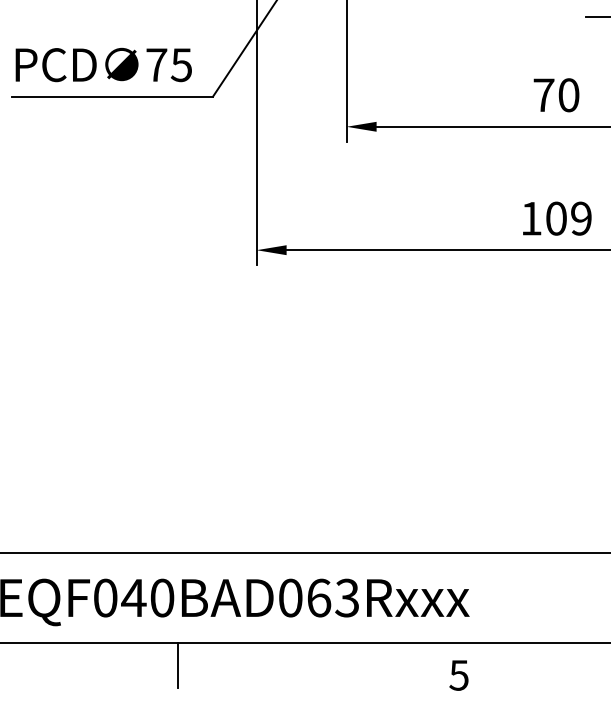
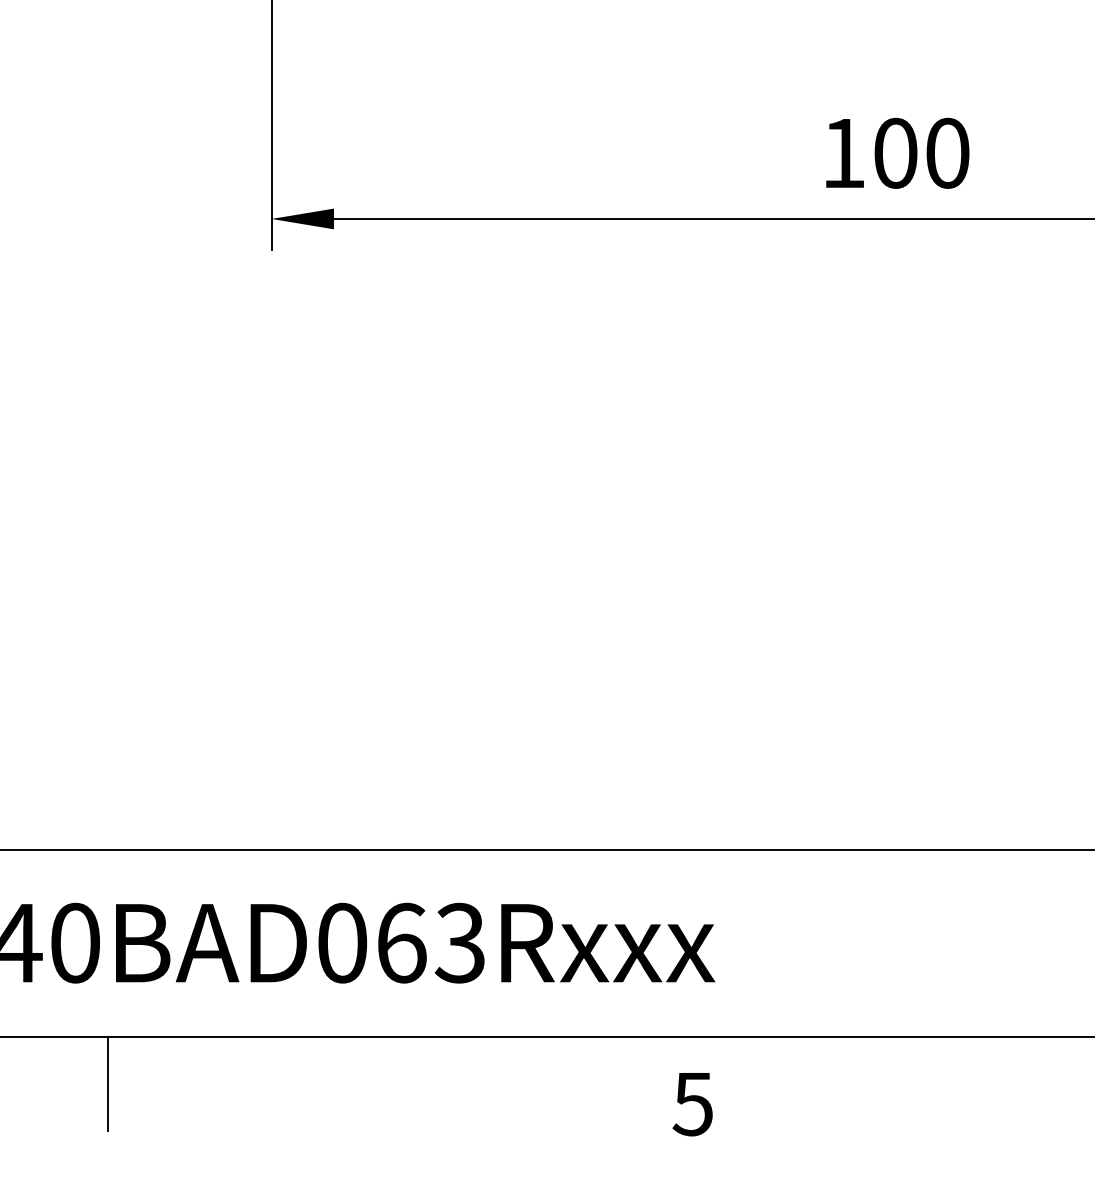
text: (581, 218) -> (947, 152), 109 -> 100

